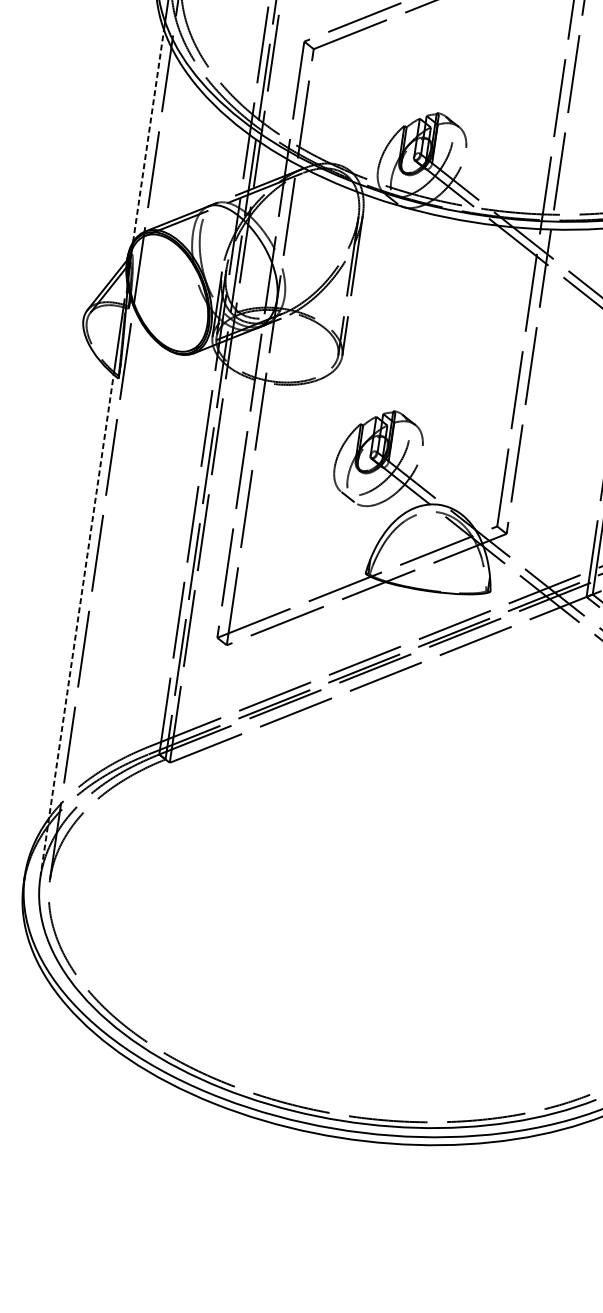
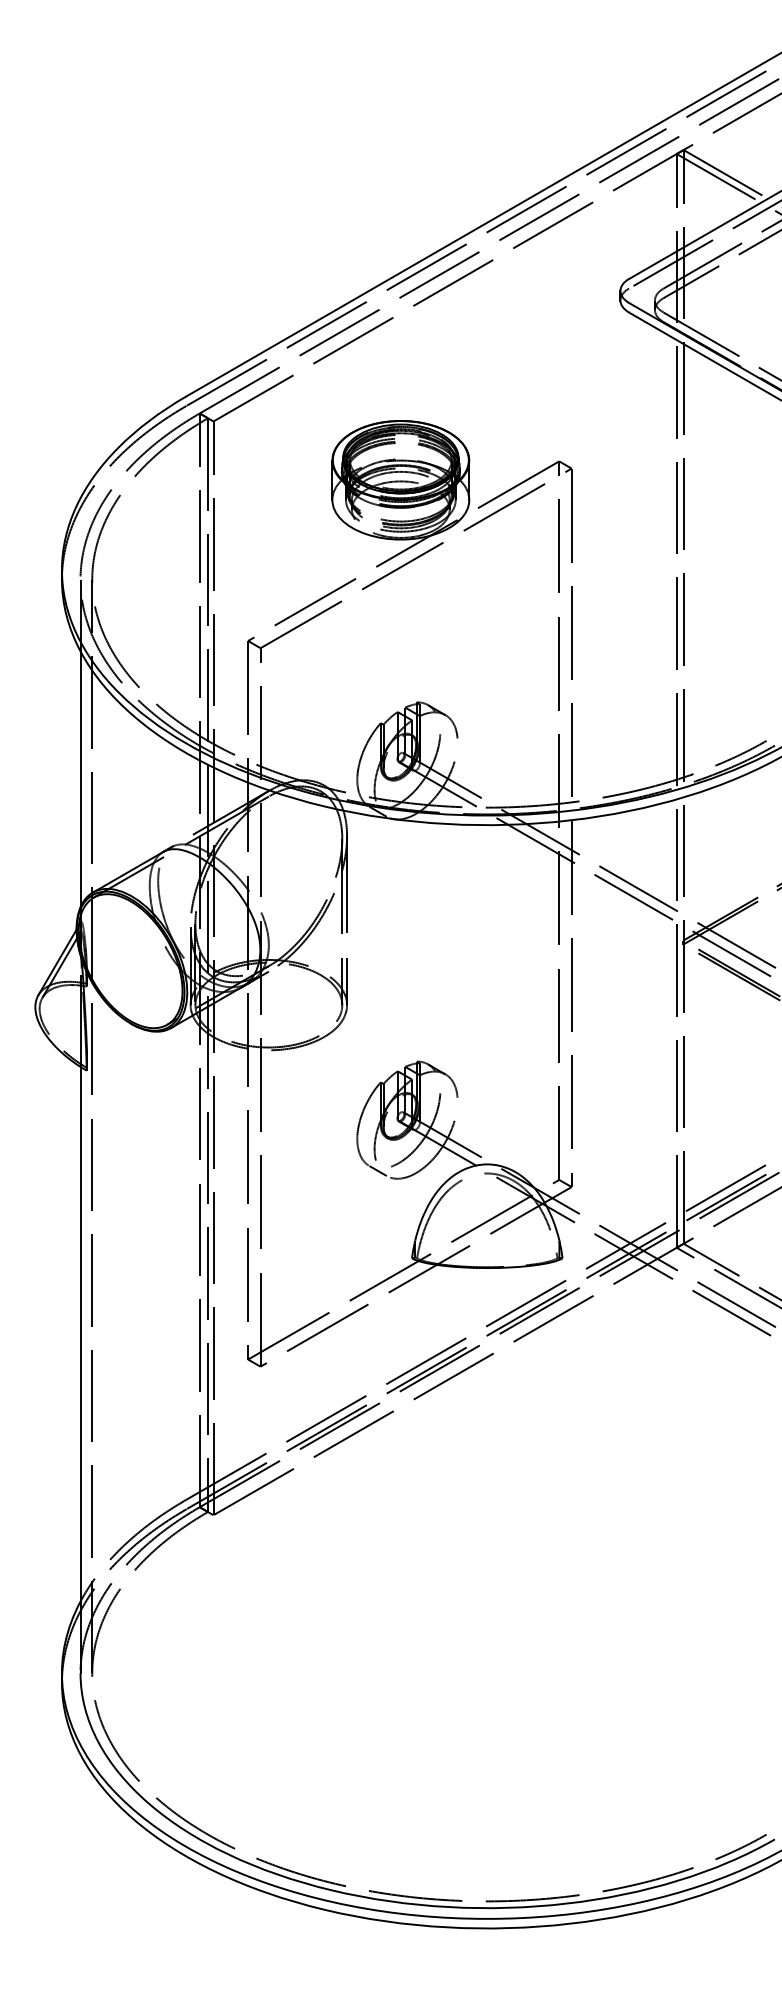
line: (148, 136) -> (80, 779), dashed -> solid
line: (77, 625) -> (80, 1369), dashed -> solid

